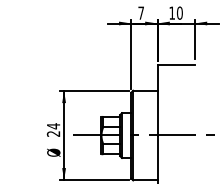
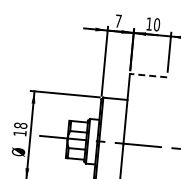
line: (176, 64) -> (148, 75), solid -> dashed
text: (53, 129) -> (20, 128), 24 -> 18

